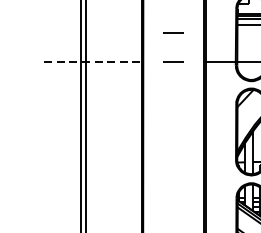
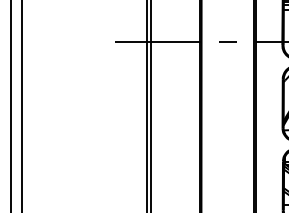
line: (172, 32) -> (227, 16), removed
line: (92, 61) -> (157, 42), dashed -> solid

